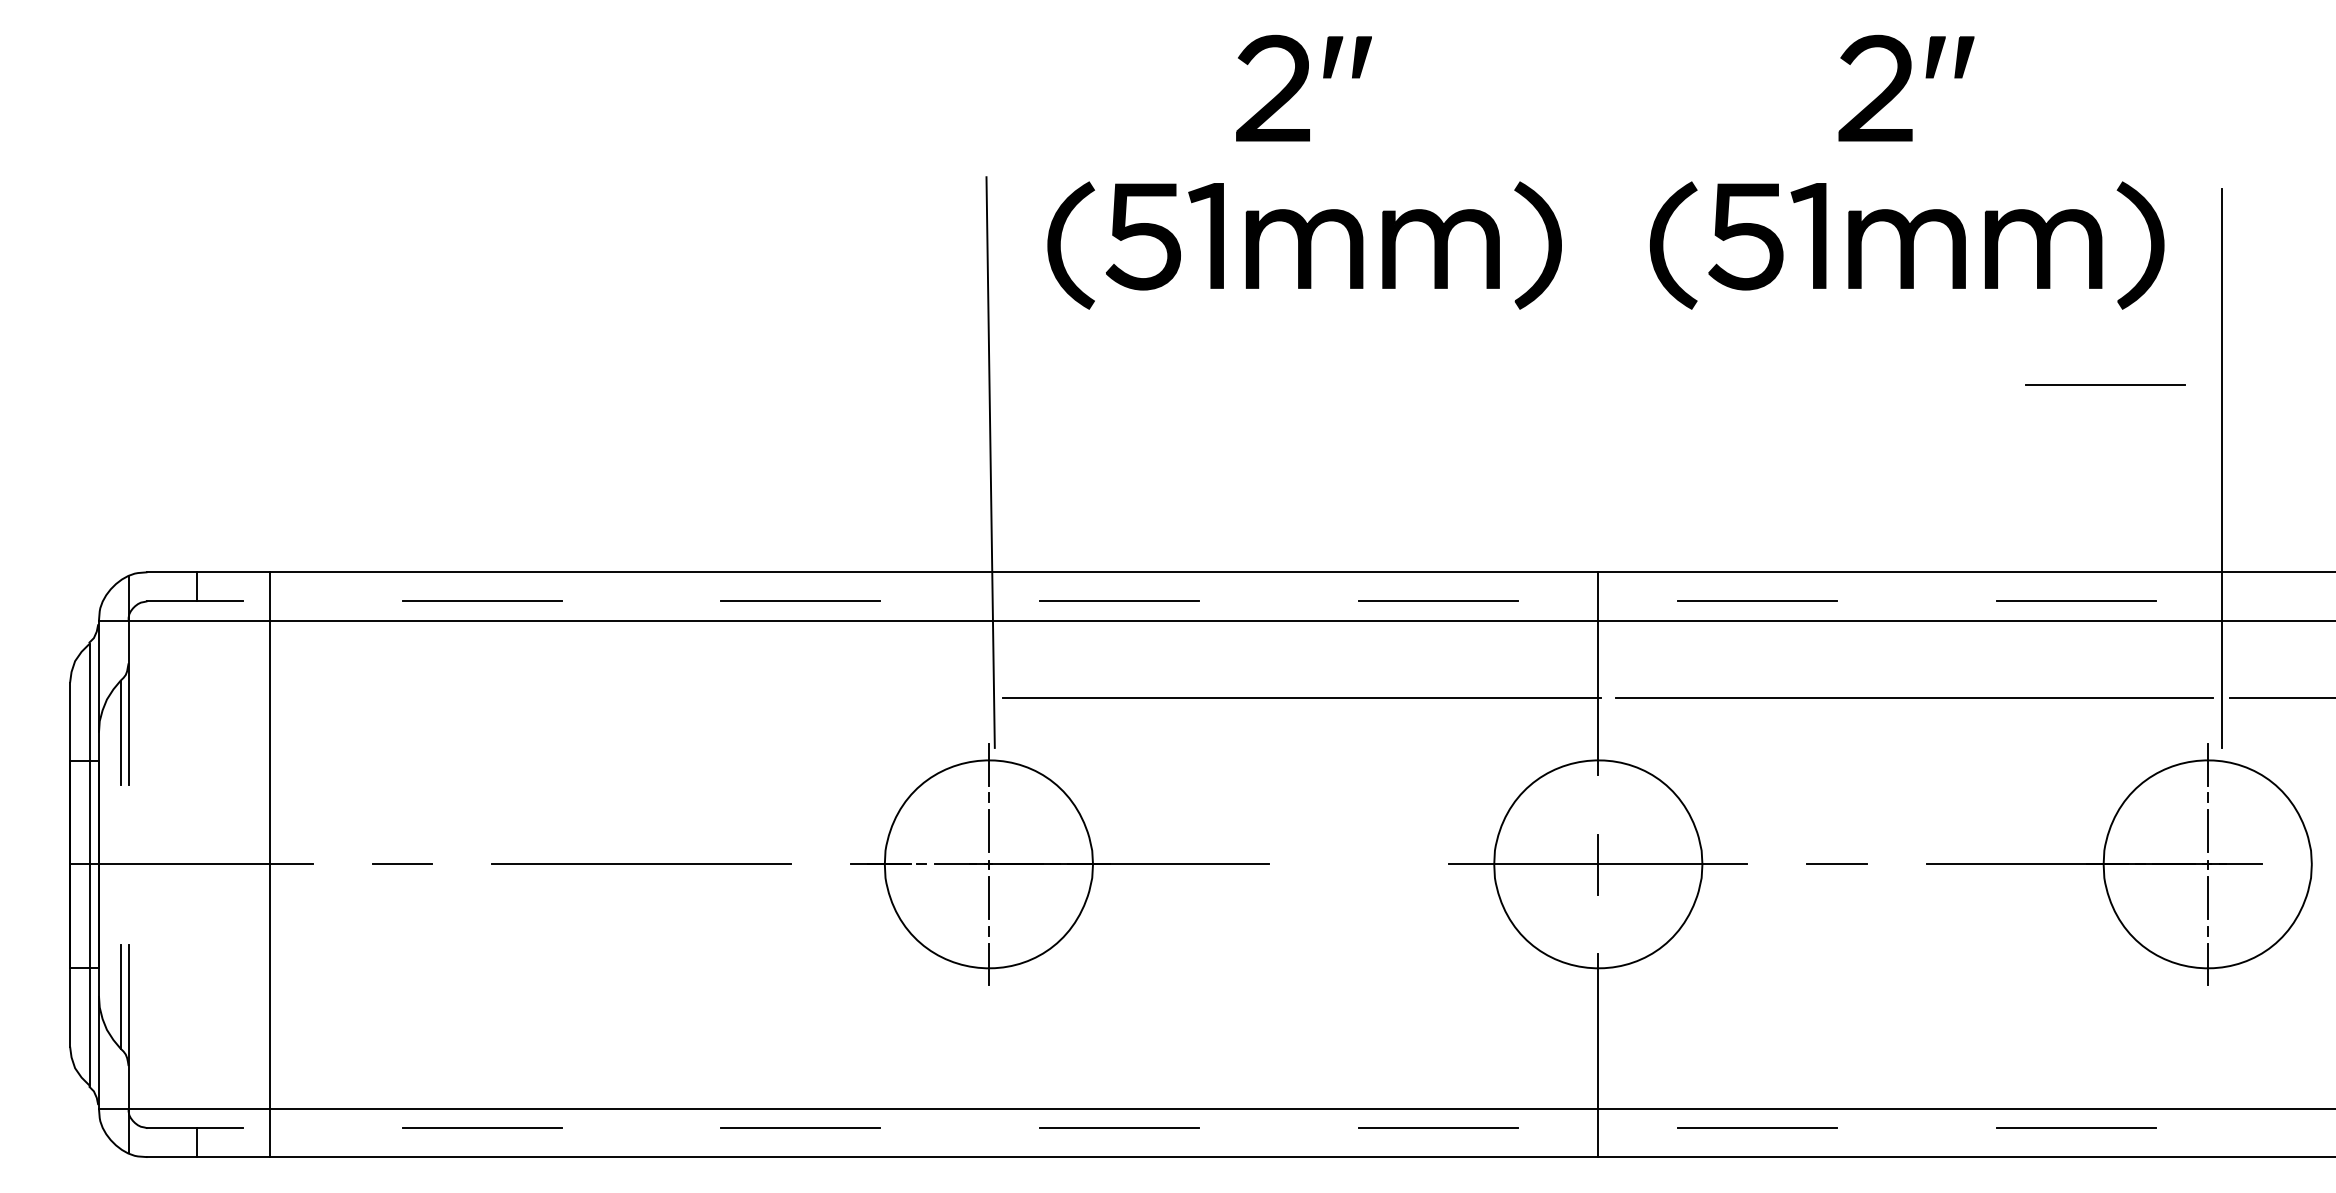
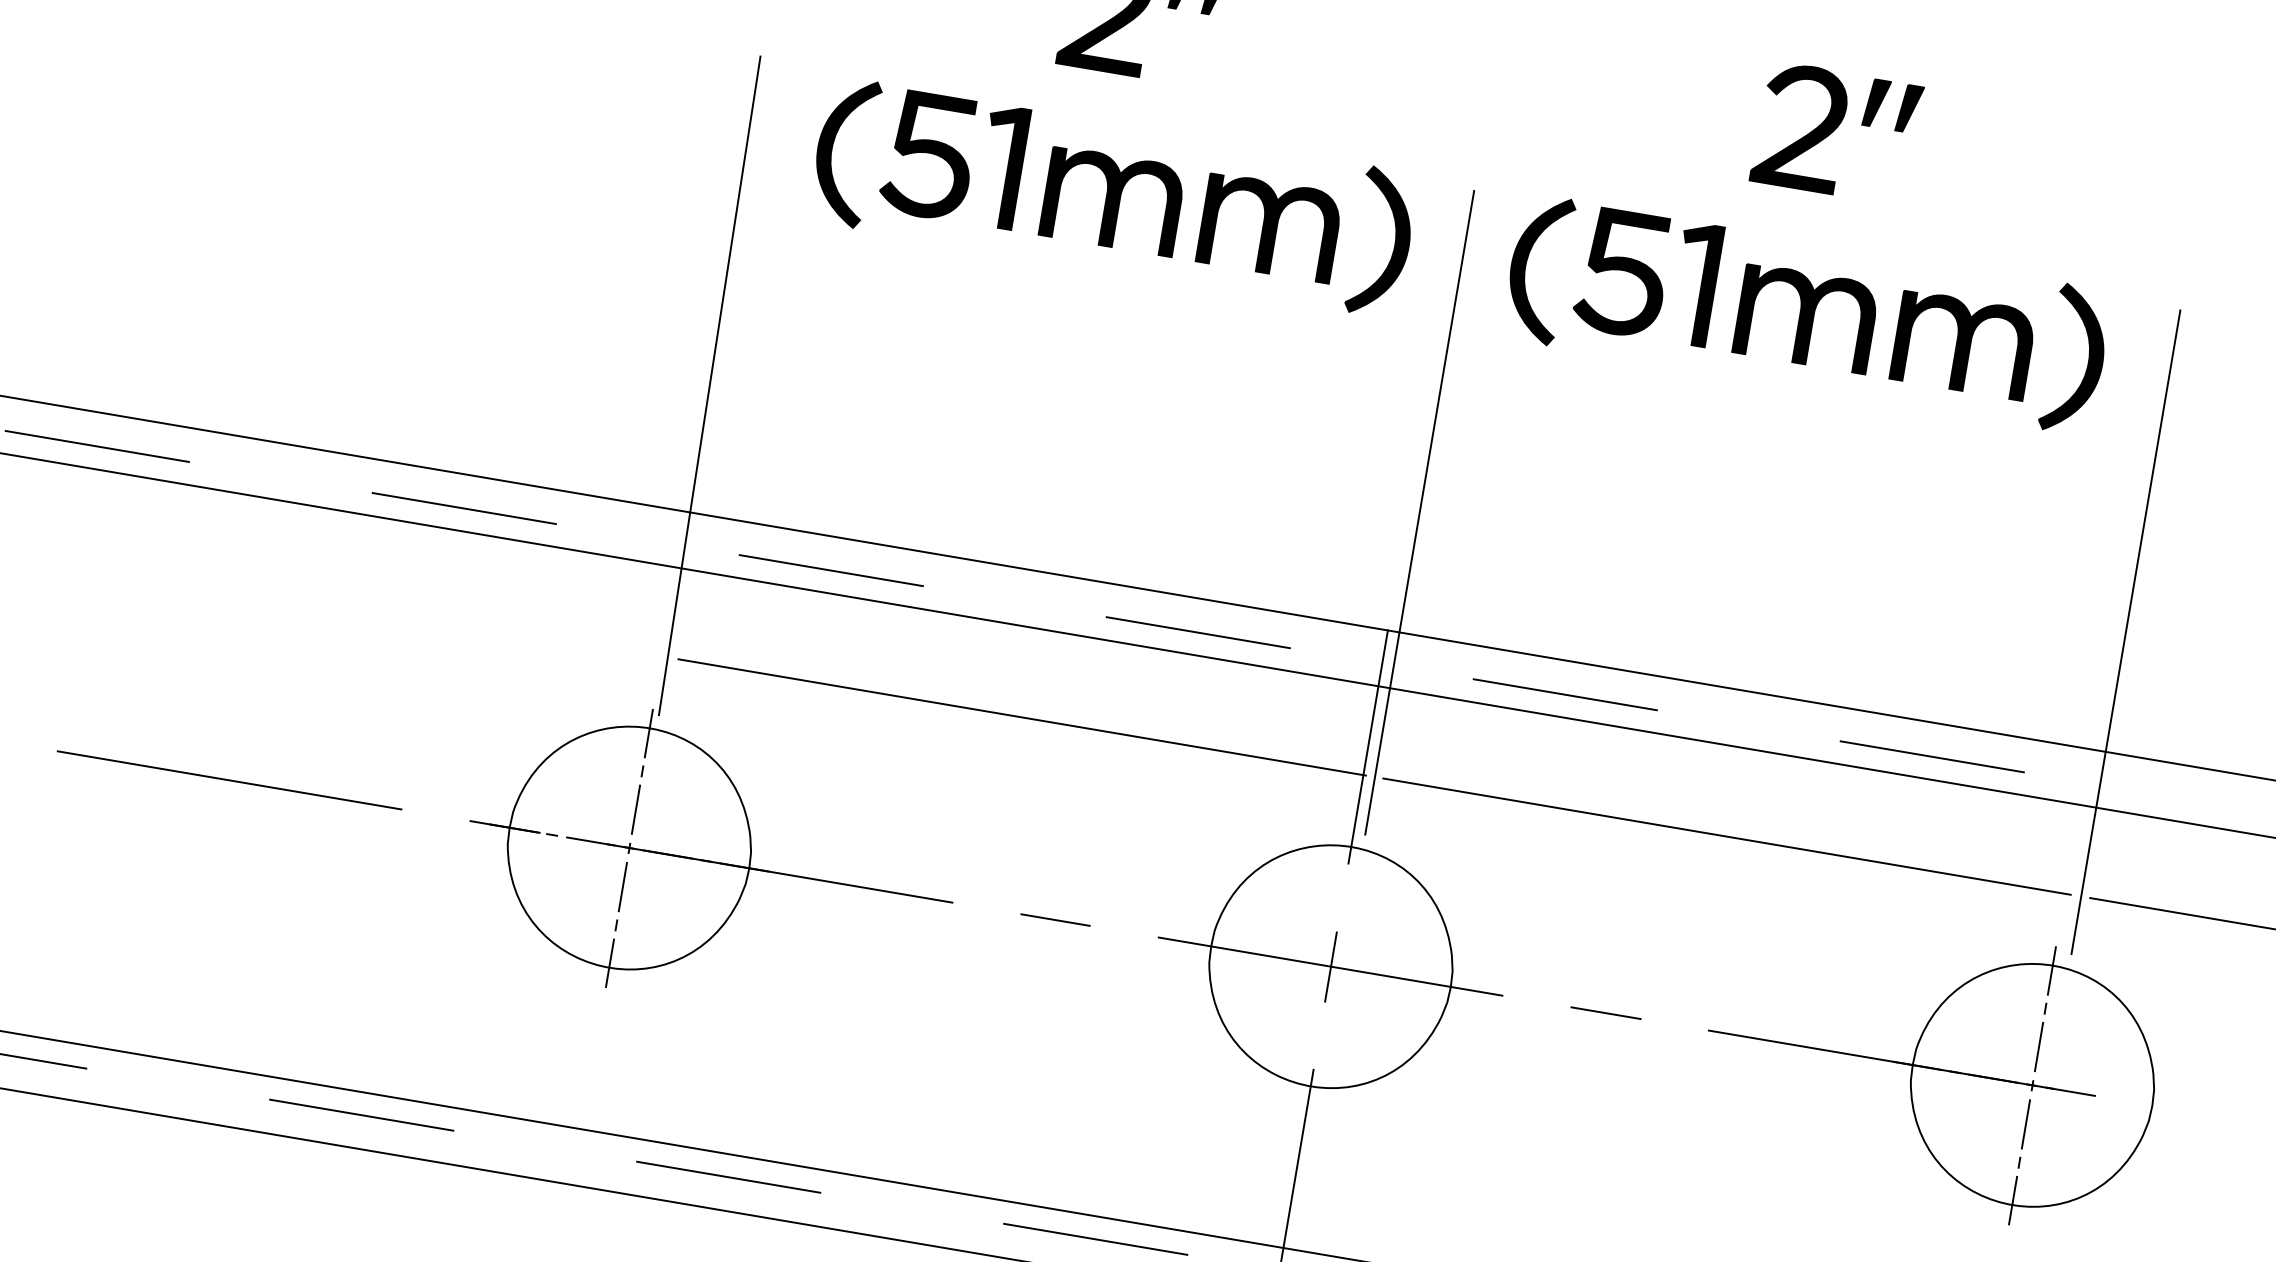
line: (2105, 384) -> (2008, 513), removed
line: (1608, 467) -> (1419, 511), added
line: (1358, 864) -> (1054, 920), added

